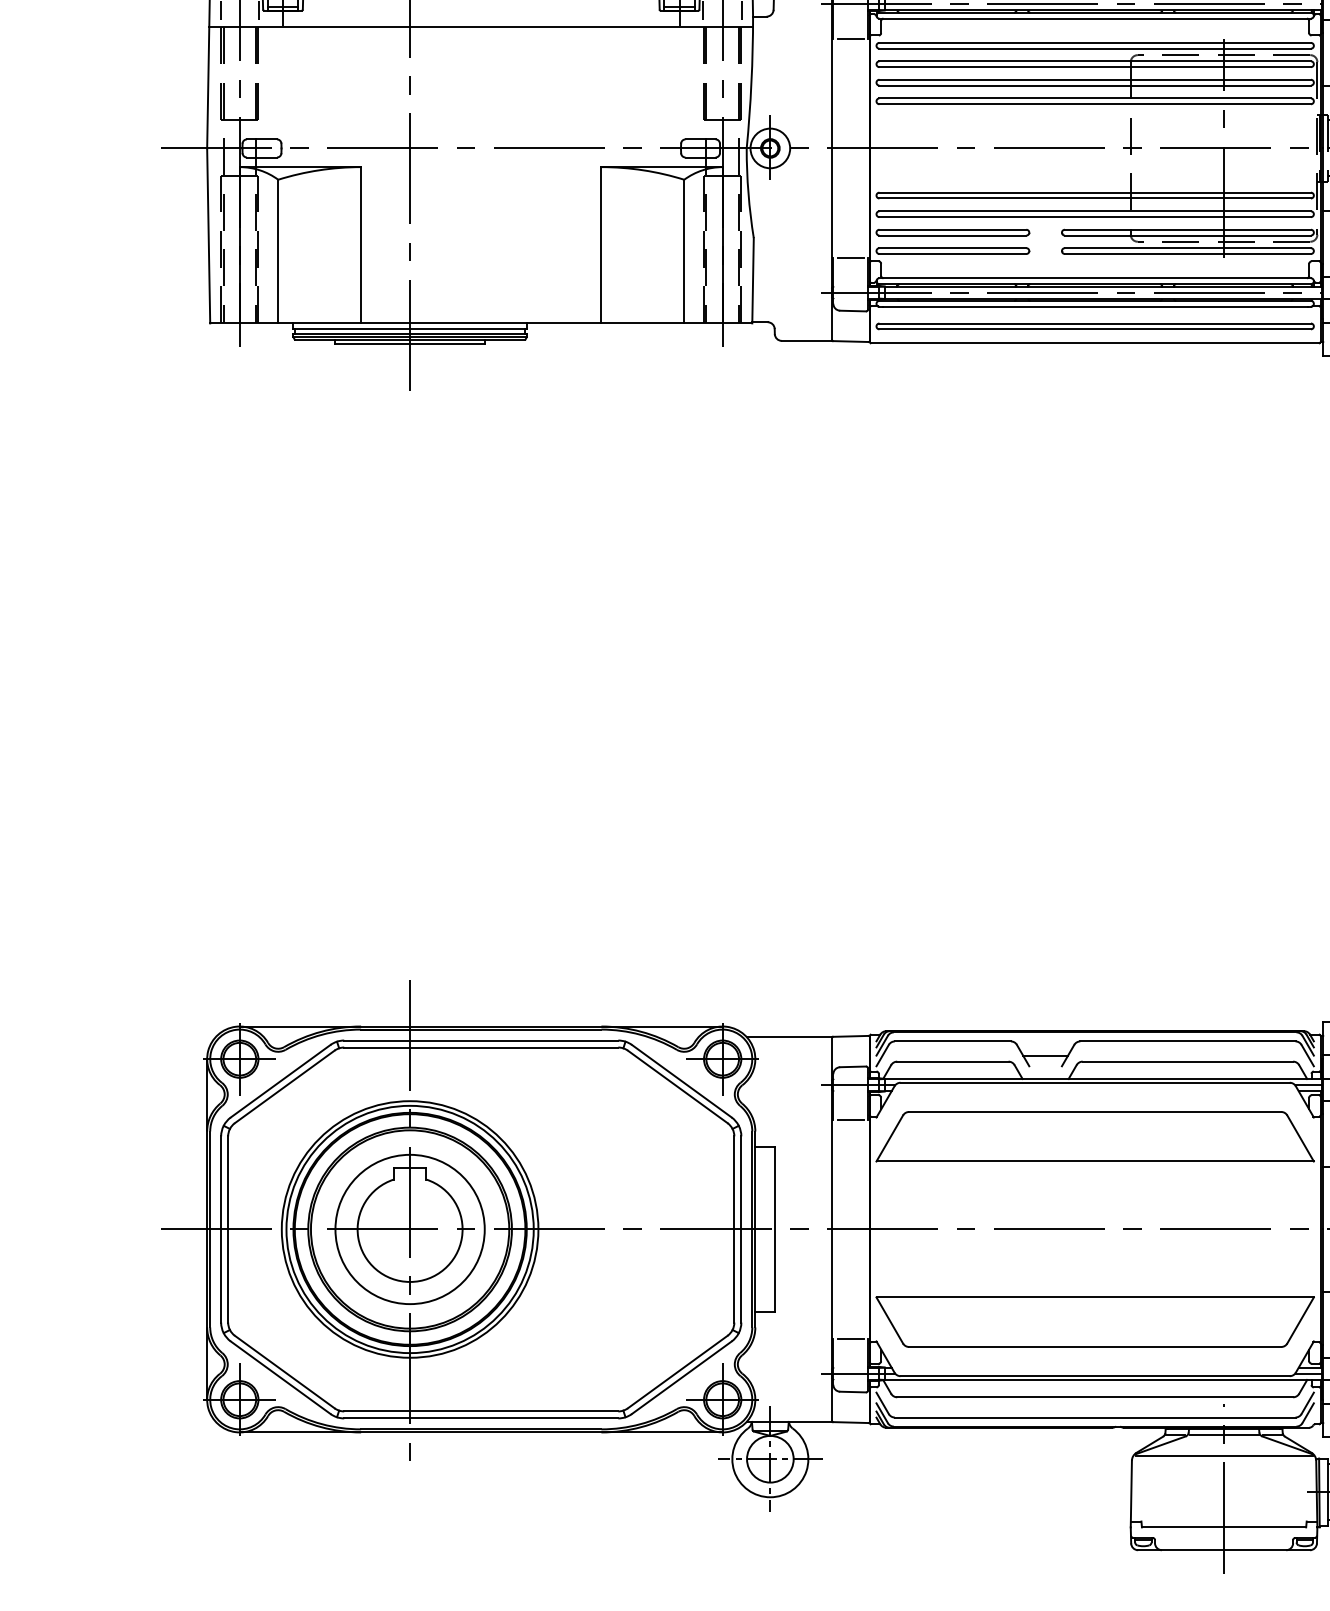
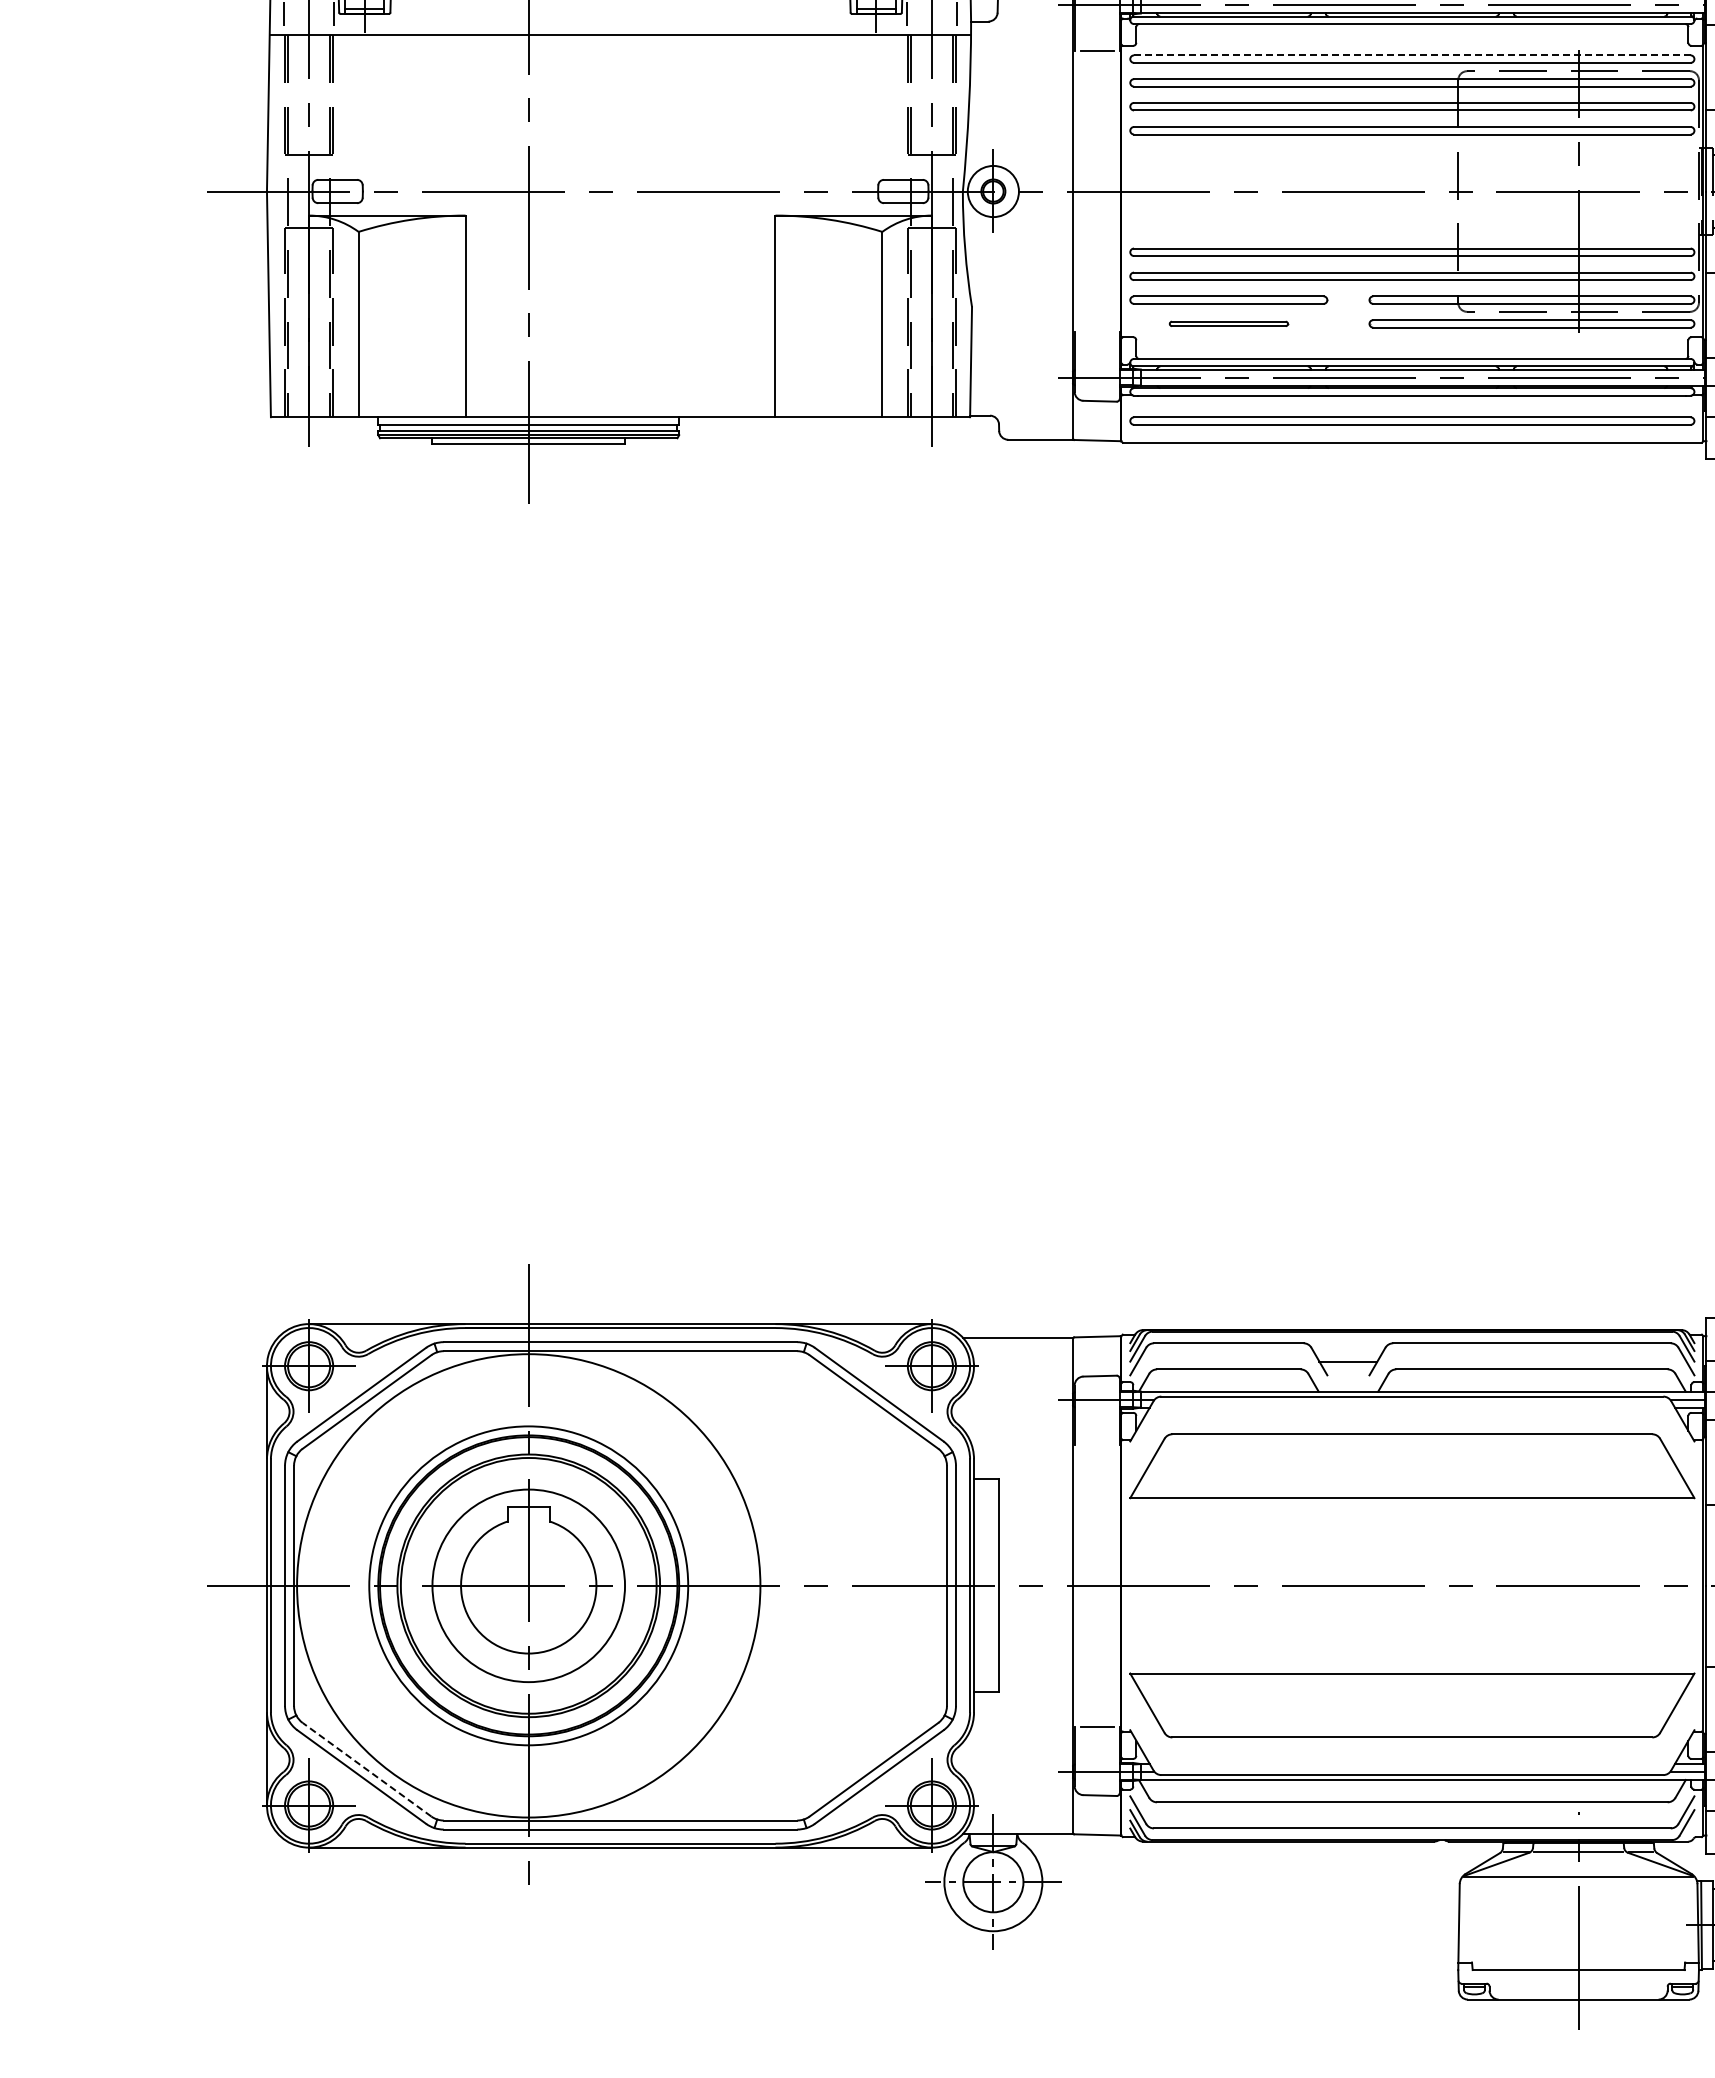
line: (1095, 42) -> (1412, 55), solid -> dashed
part: (952, 250) -> (1228, 323), size x0.6
line: (850, 257) -> (1096, 332), removed
line: (850, 1120) -> (1096, 1445), removed
circle: (409, 1229) -> (528, 1585), size x1.4
line: (285, 1371) -> (367, 1769), solid -> dashed

